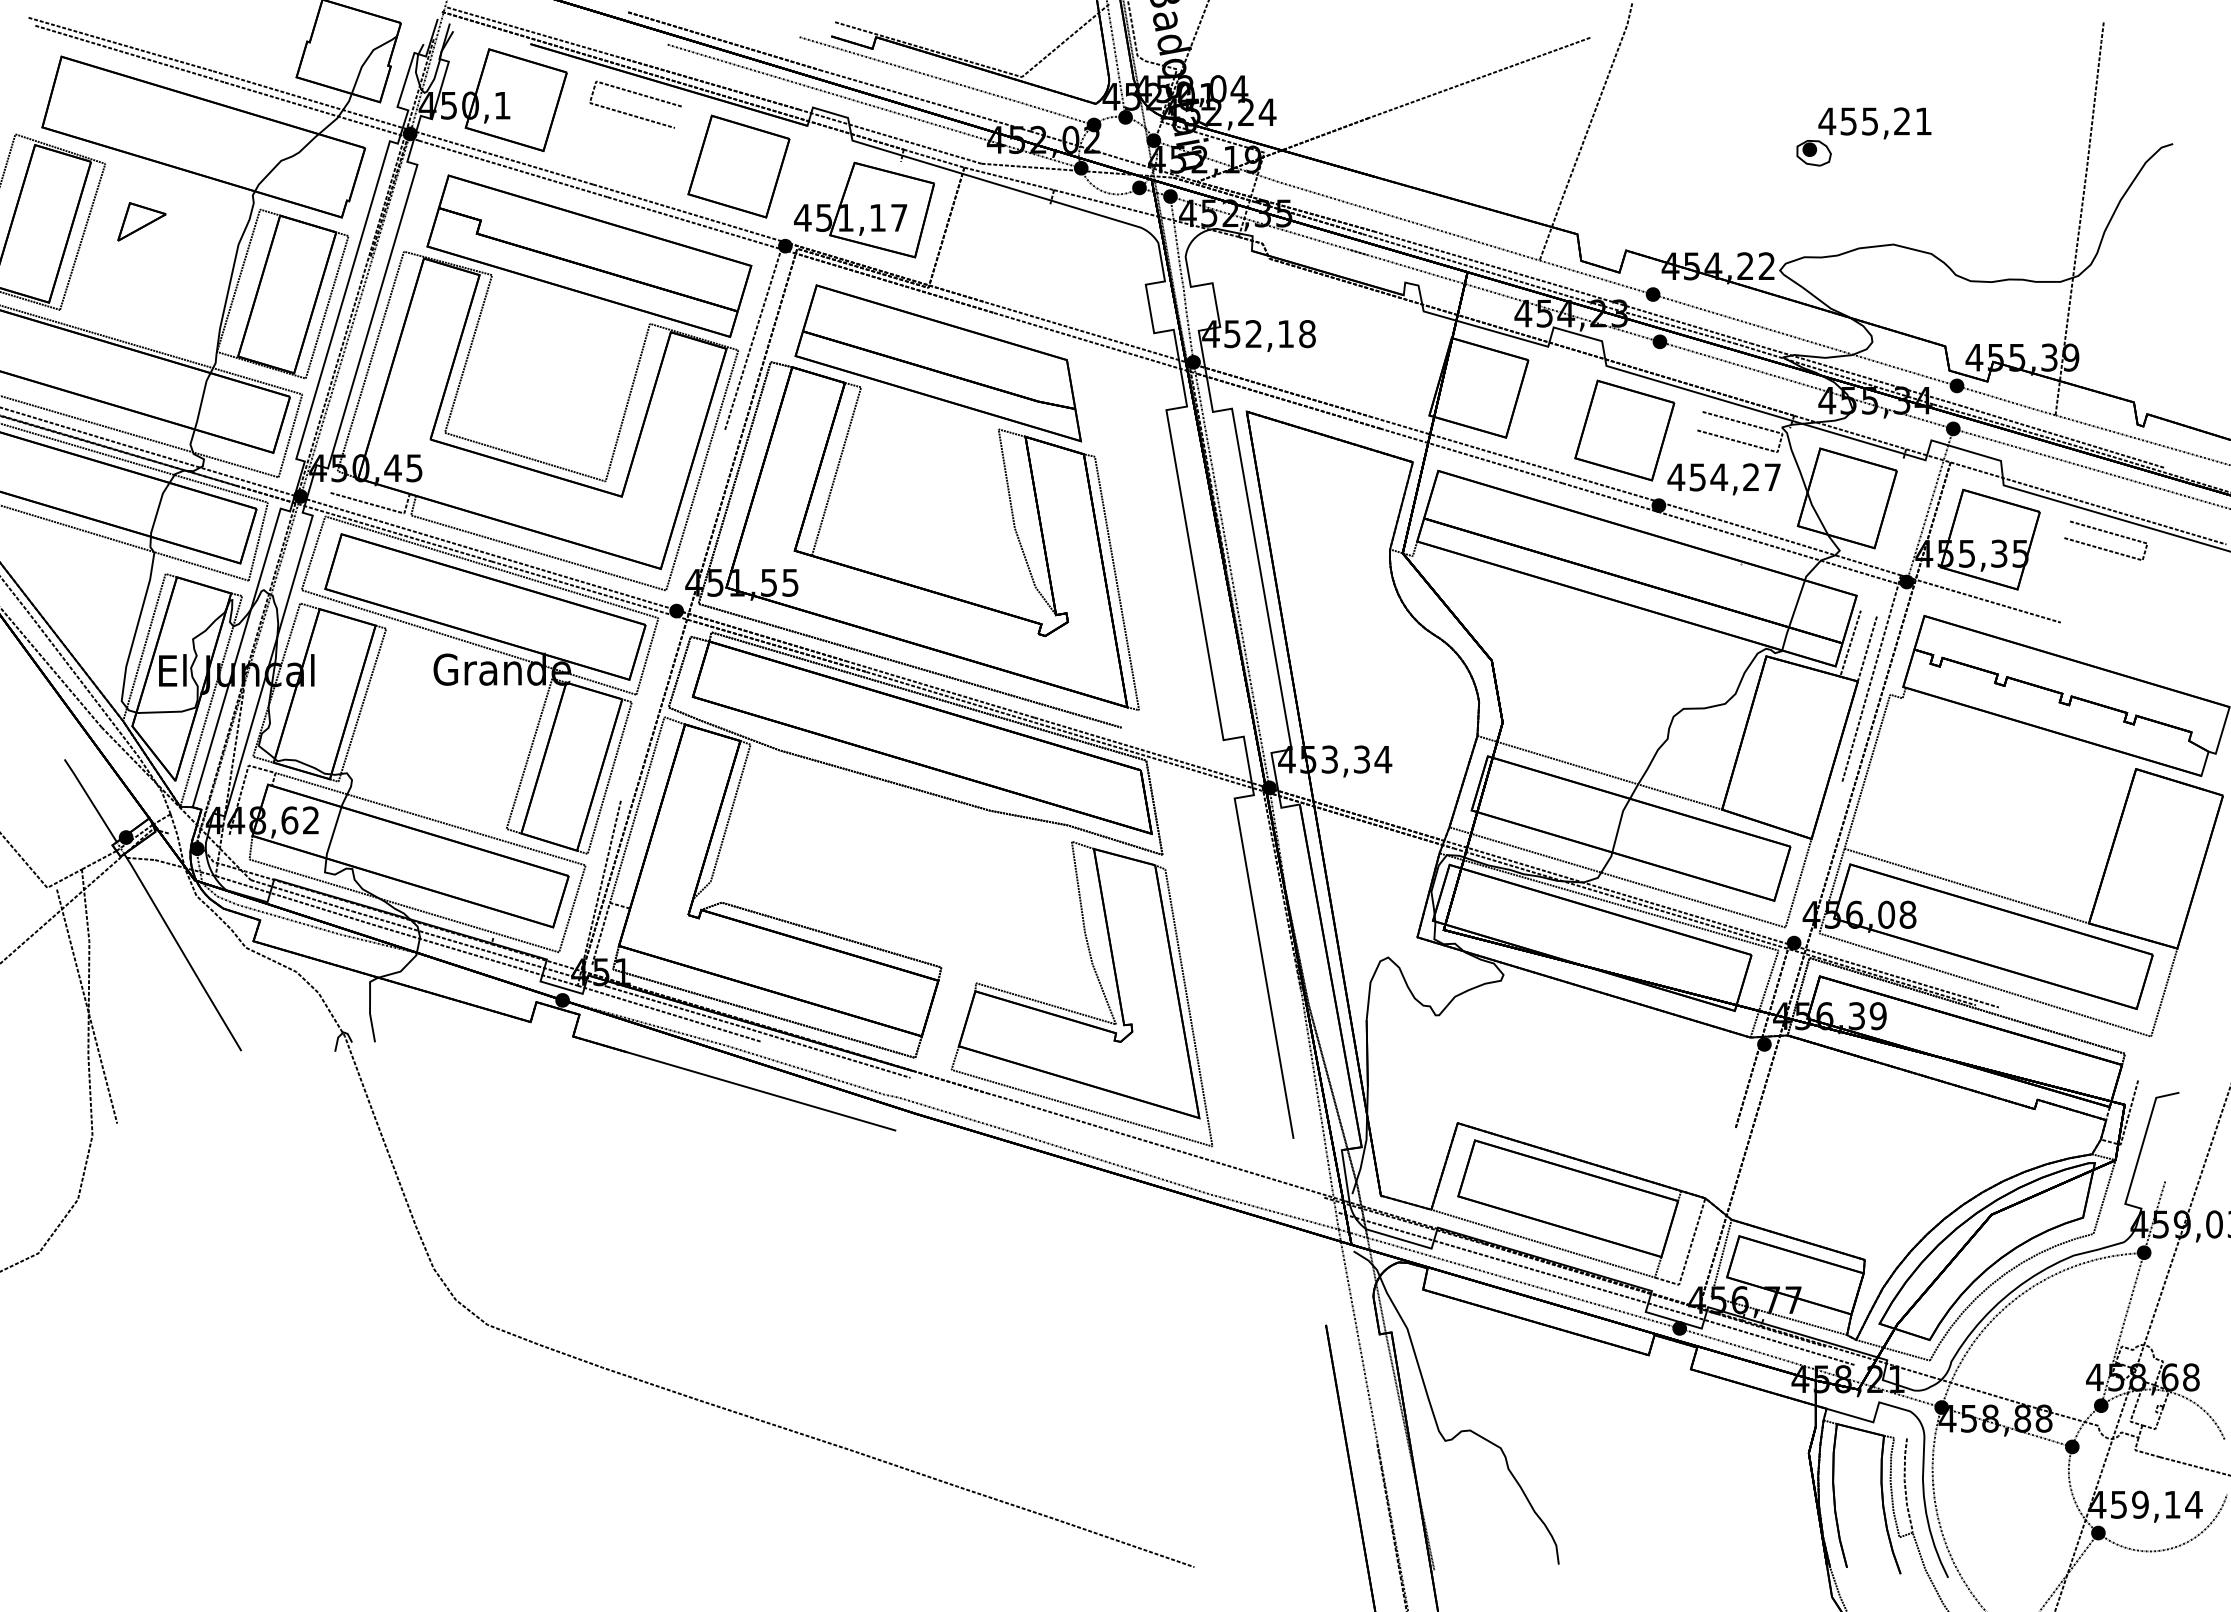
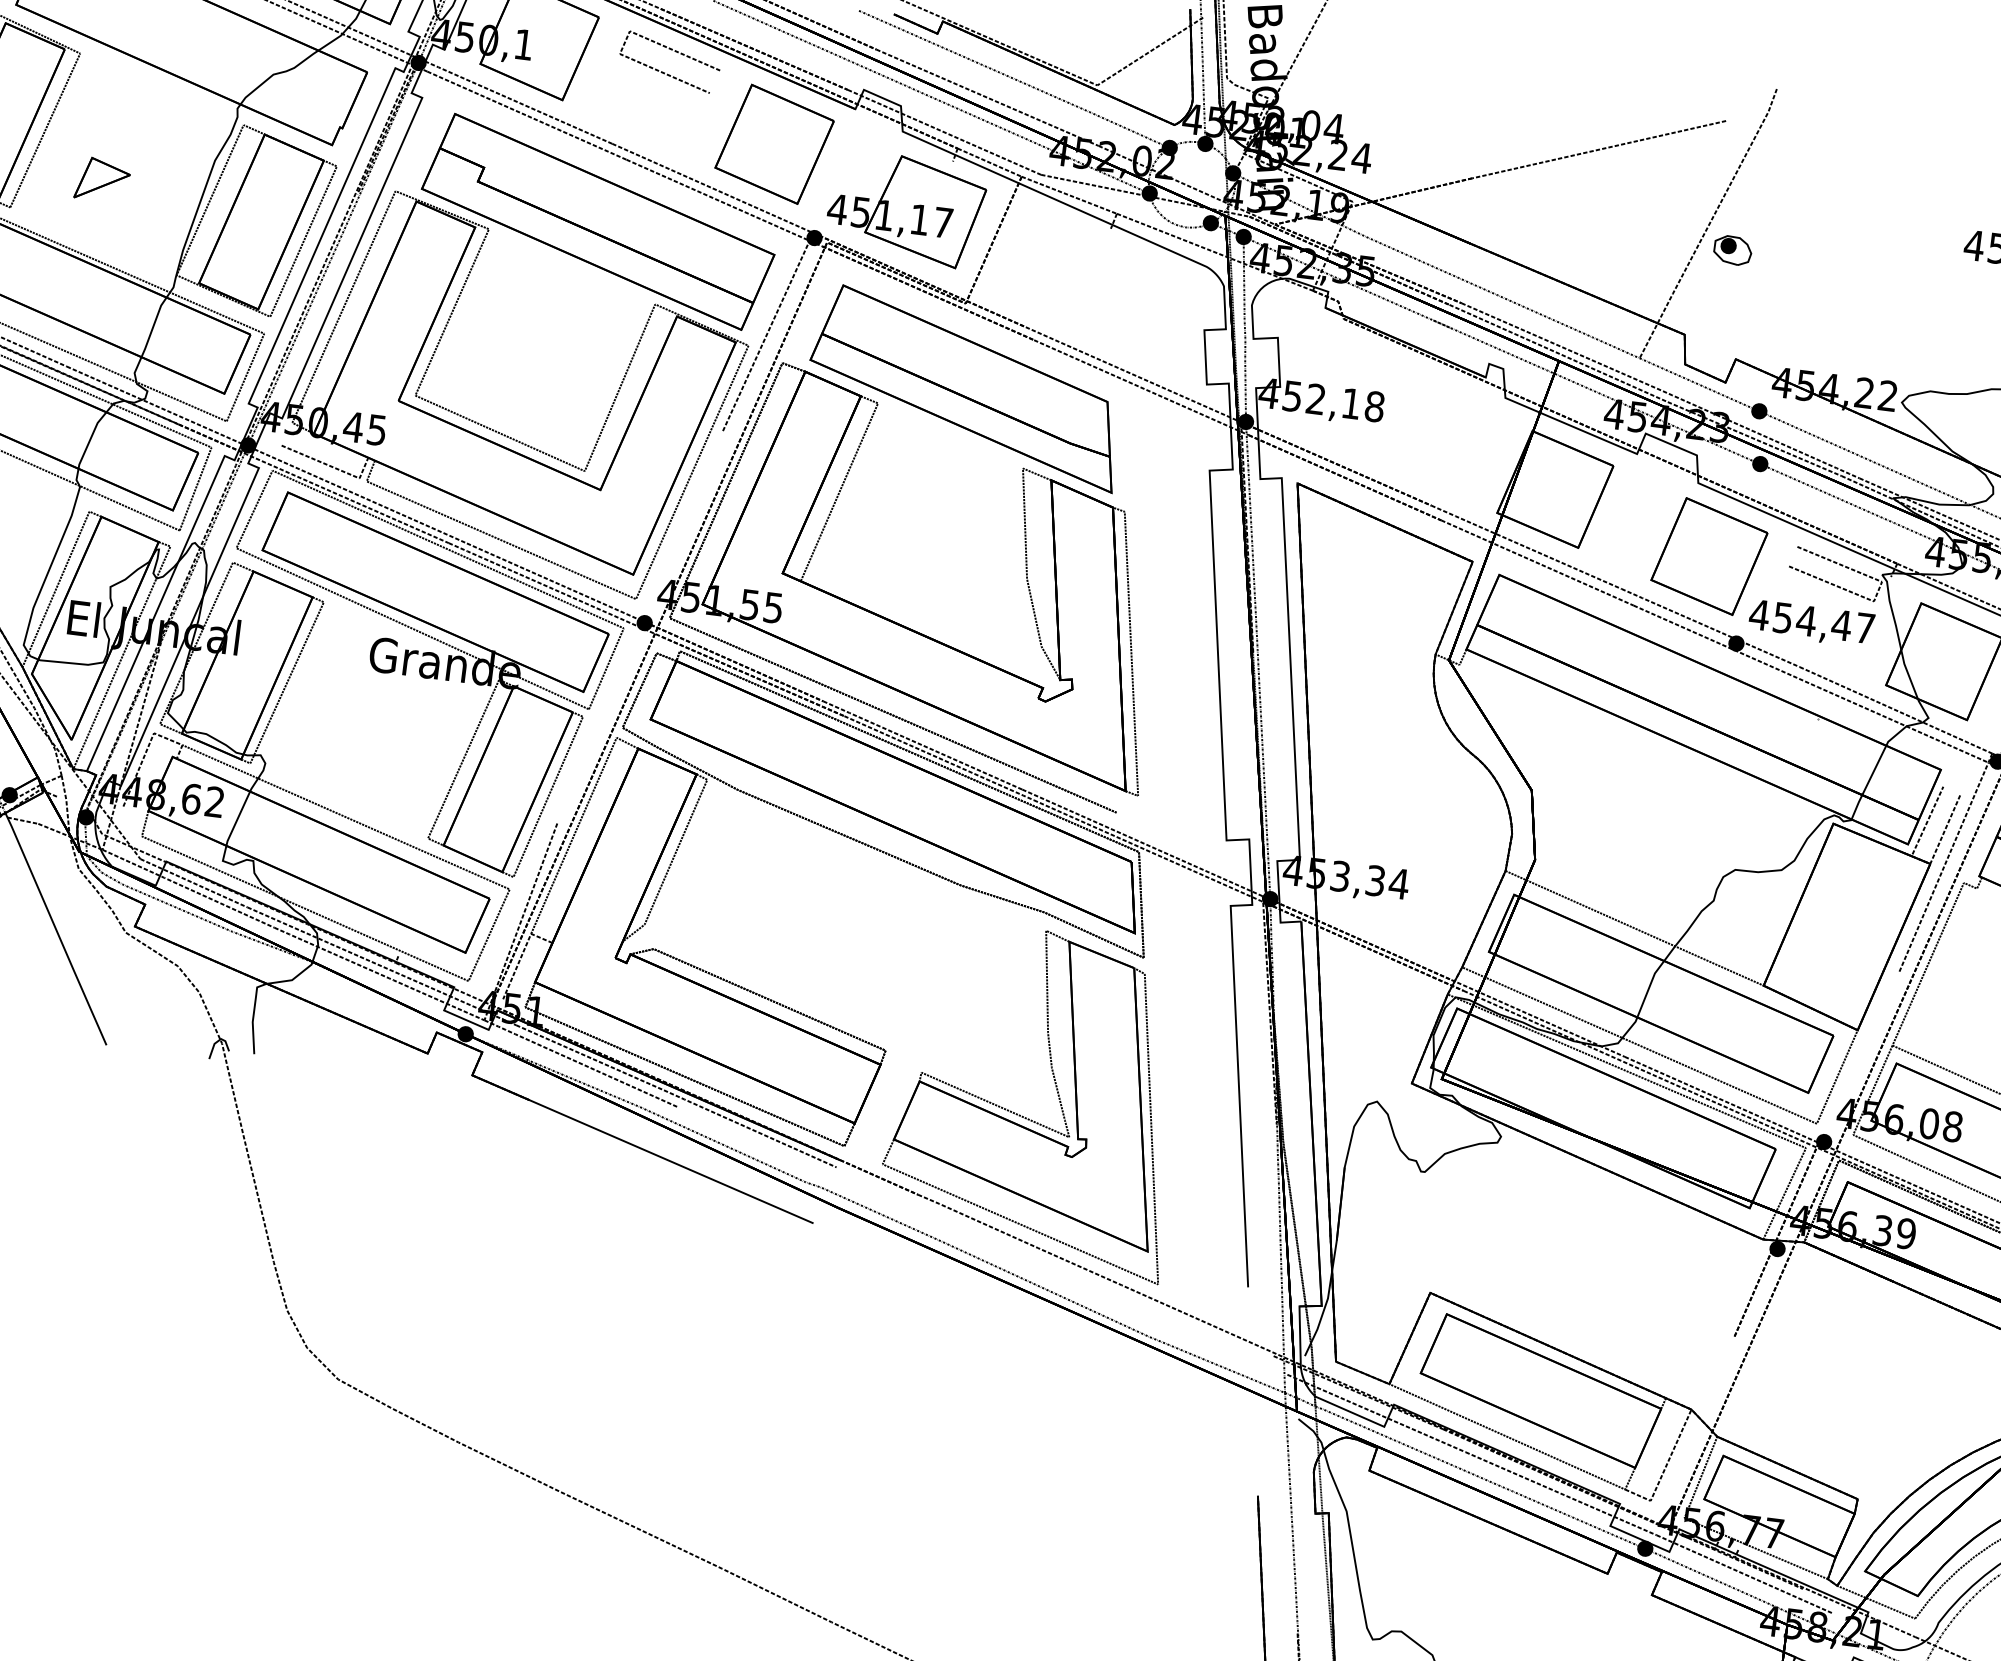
part: (1813, 153) -> (1732, 250), moved
part: (141, 221) -> (102, 179), moved
text: (1751, 476) -> (1842, 624), 454,27 -> 454,47

